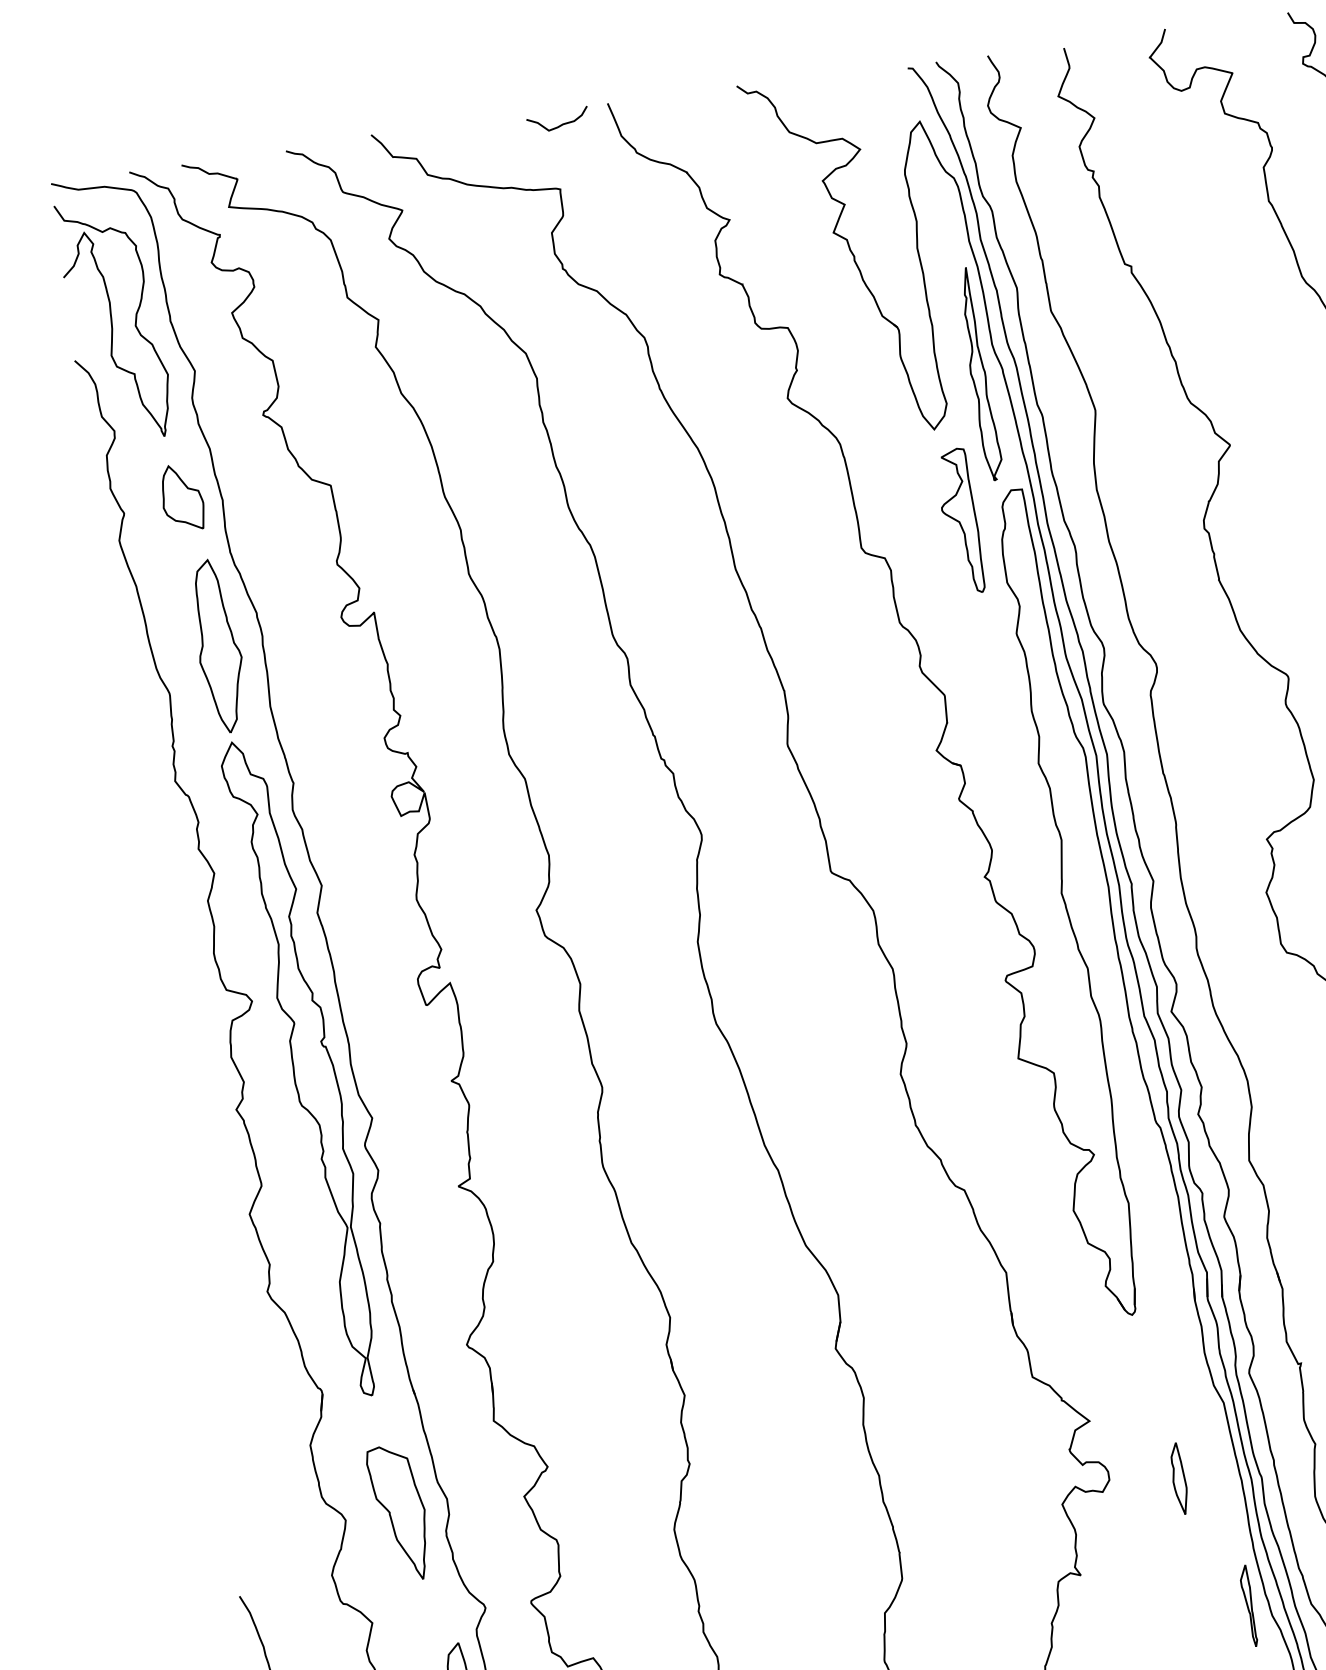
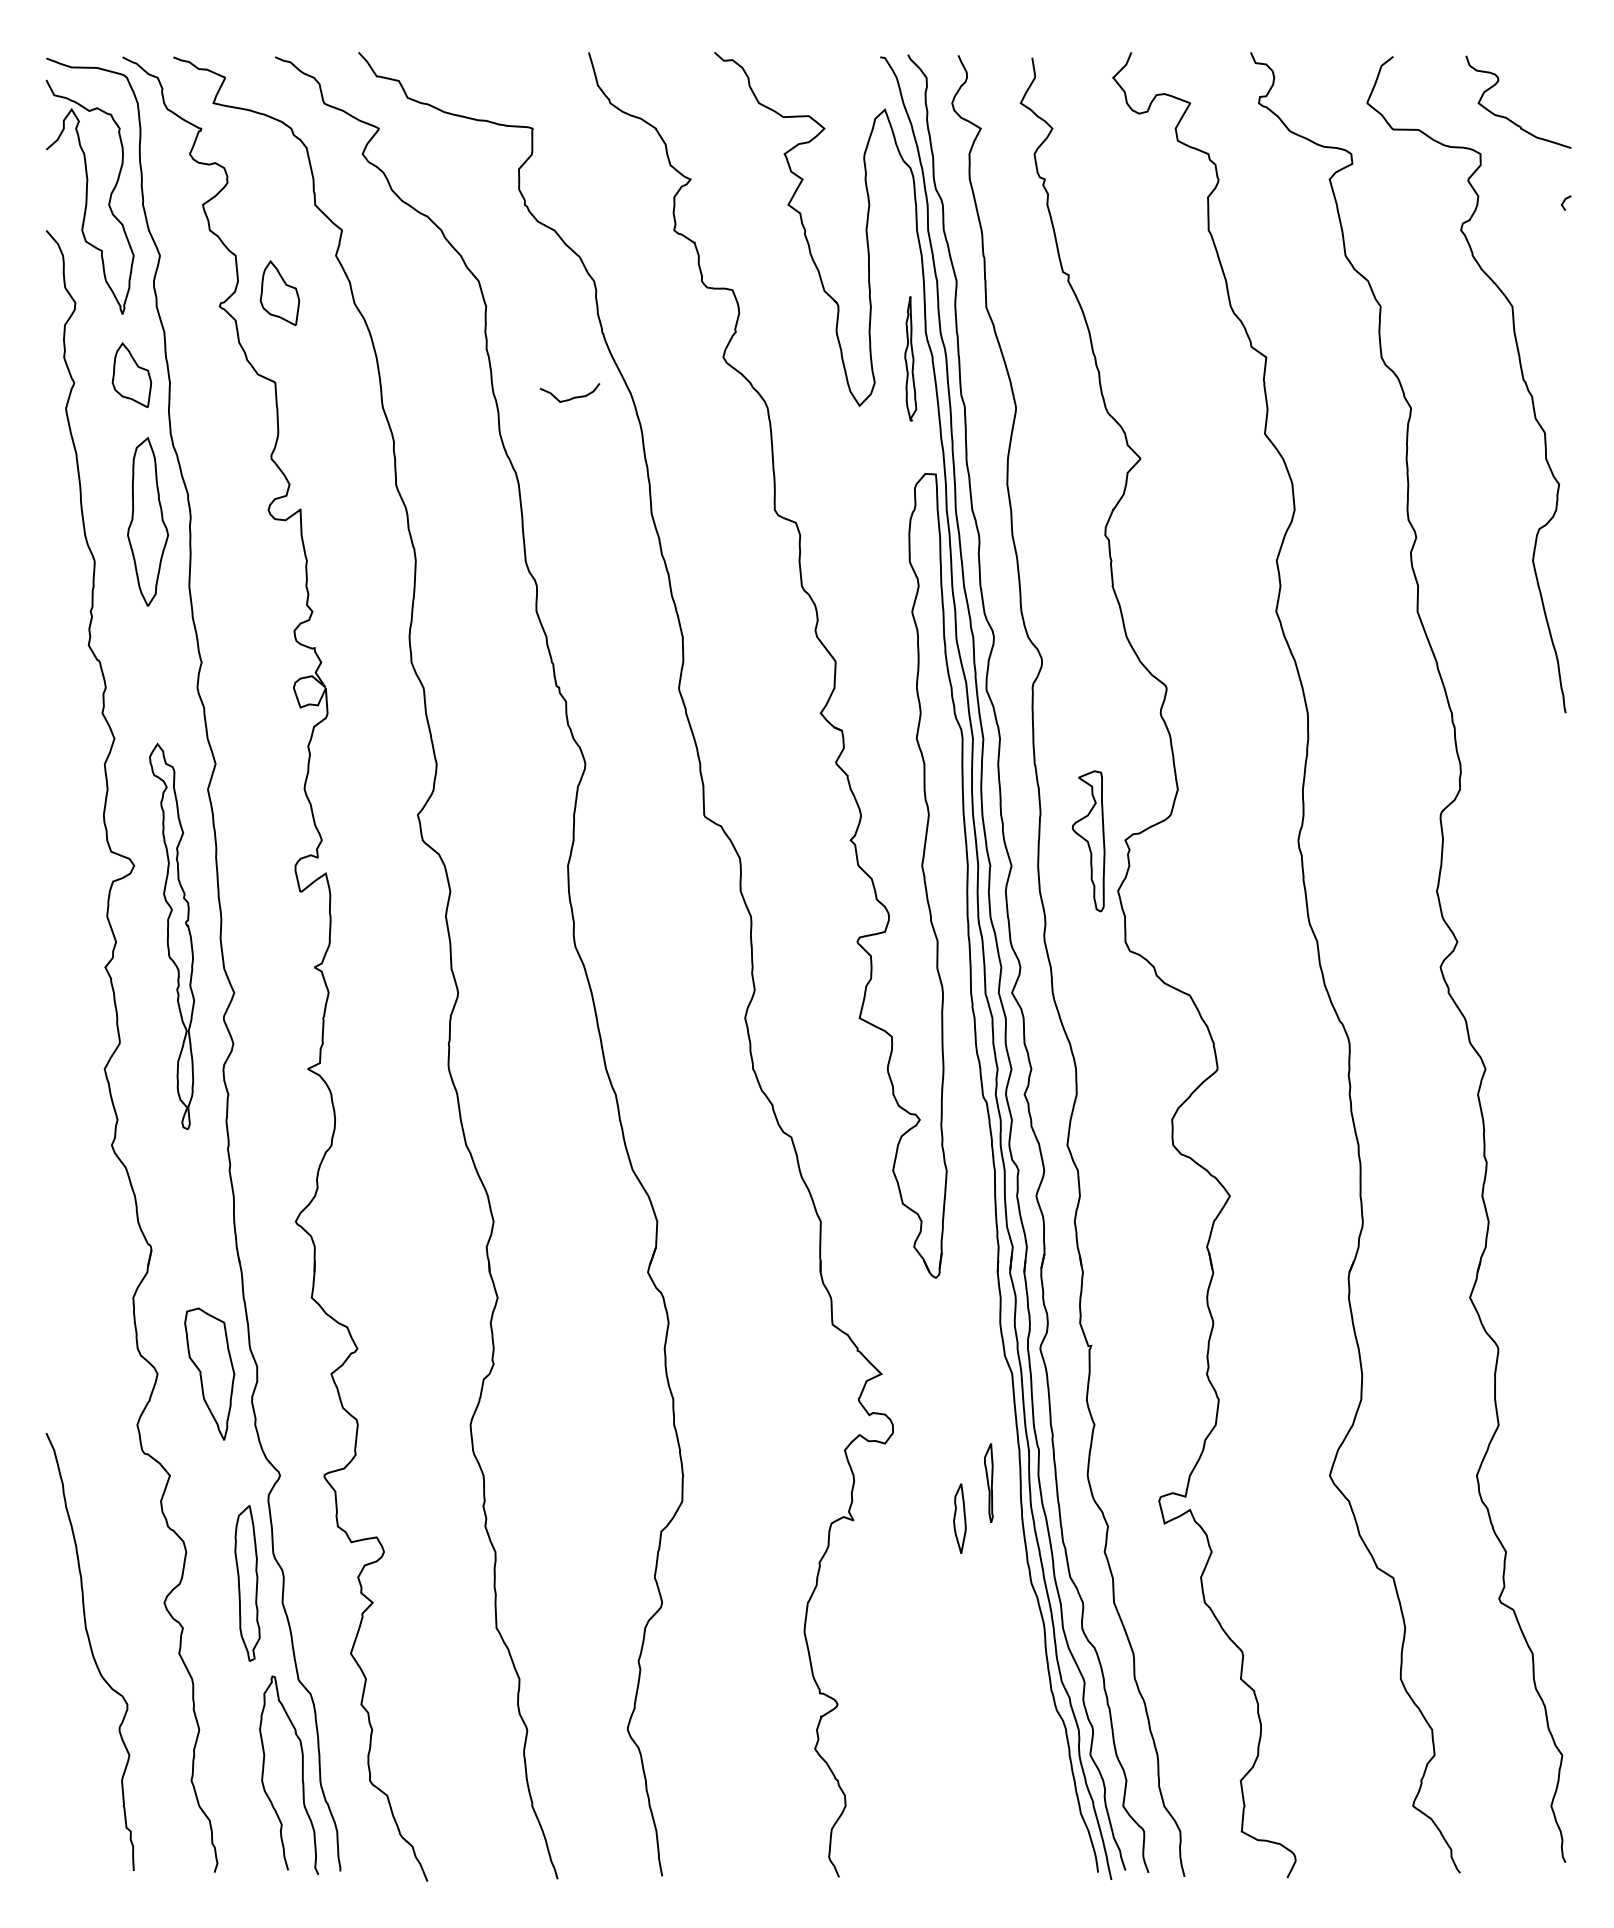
curve: (560, 124) -> (572, 397), moved
part: (980, 373) -> (910, 358), size x0.6
part: (322, 393) -> (279, 293), added
part: (960, 521) -> (1088, 841), moved
part: (300, 1068) -> (171, 936), size x0.6
part: (1178, 1478) -> (959, 1518), moved
part: (1247, 1605) -> (988, 1482), moved

